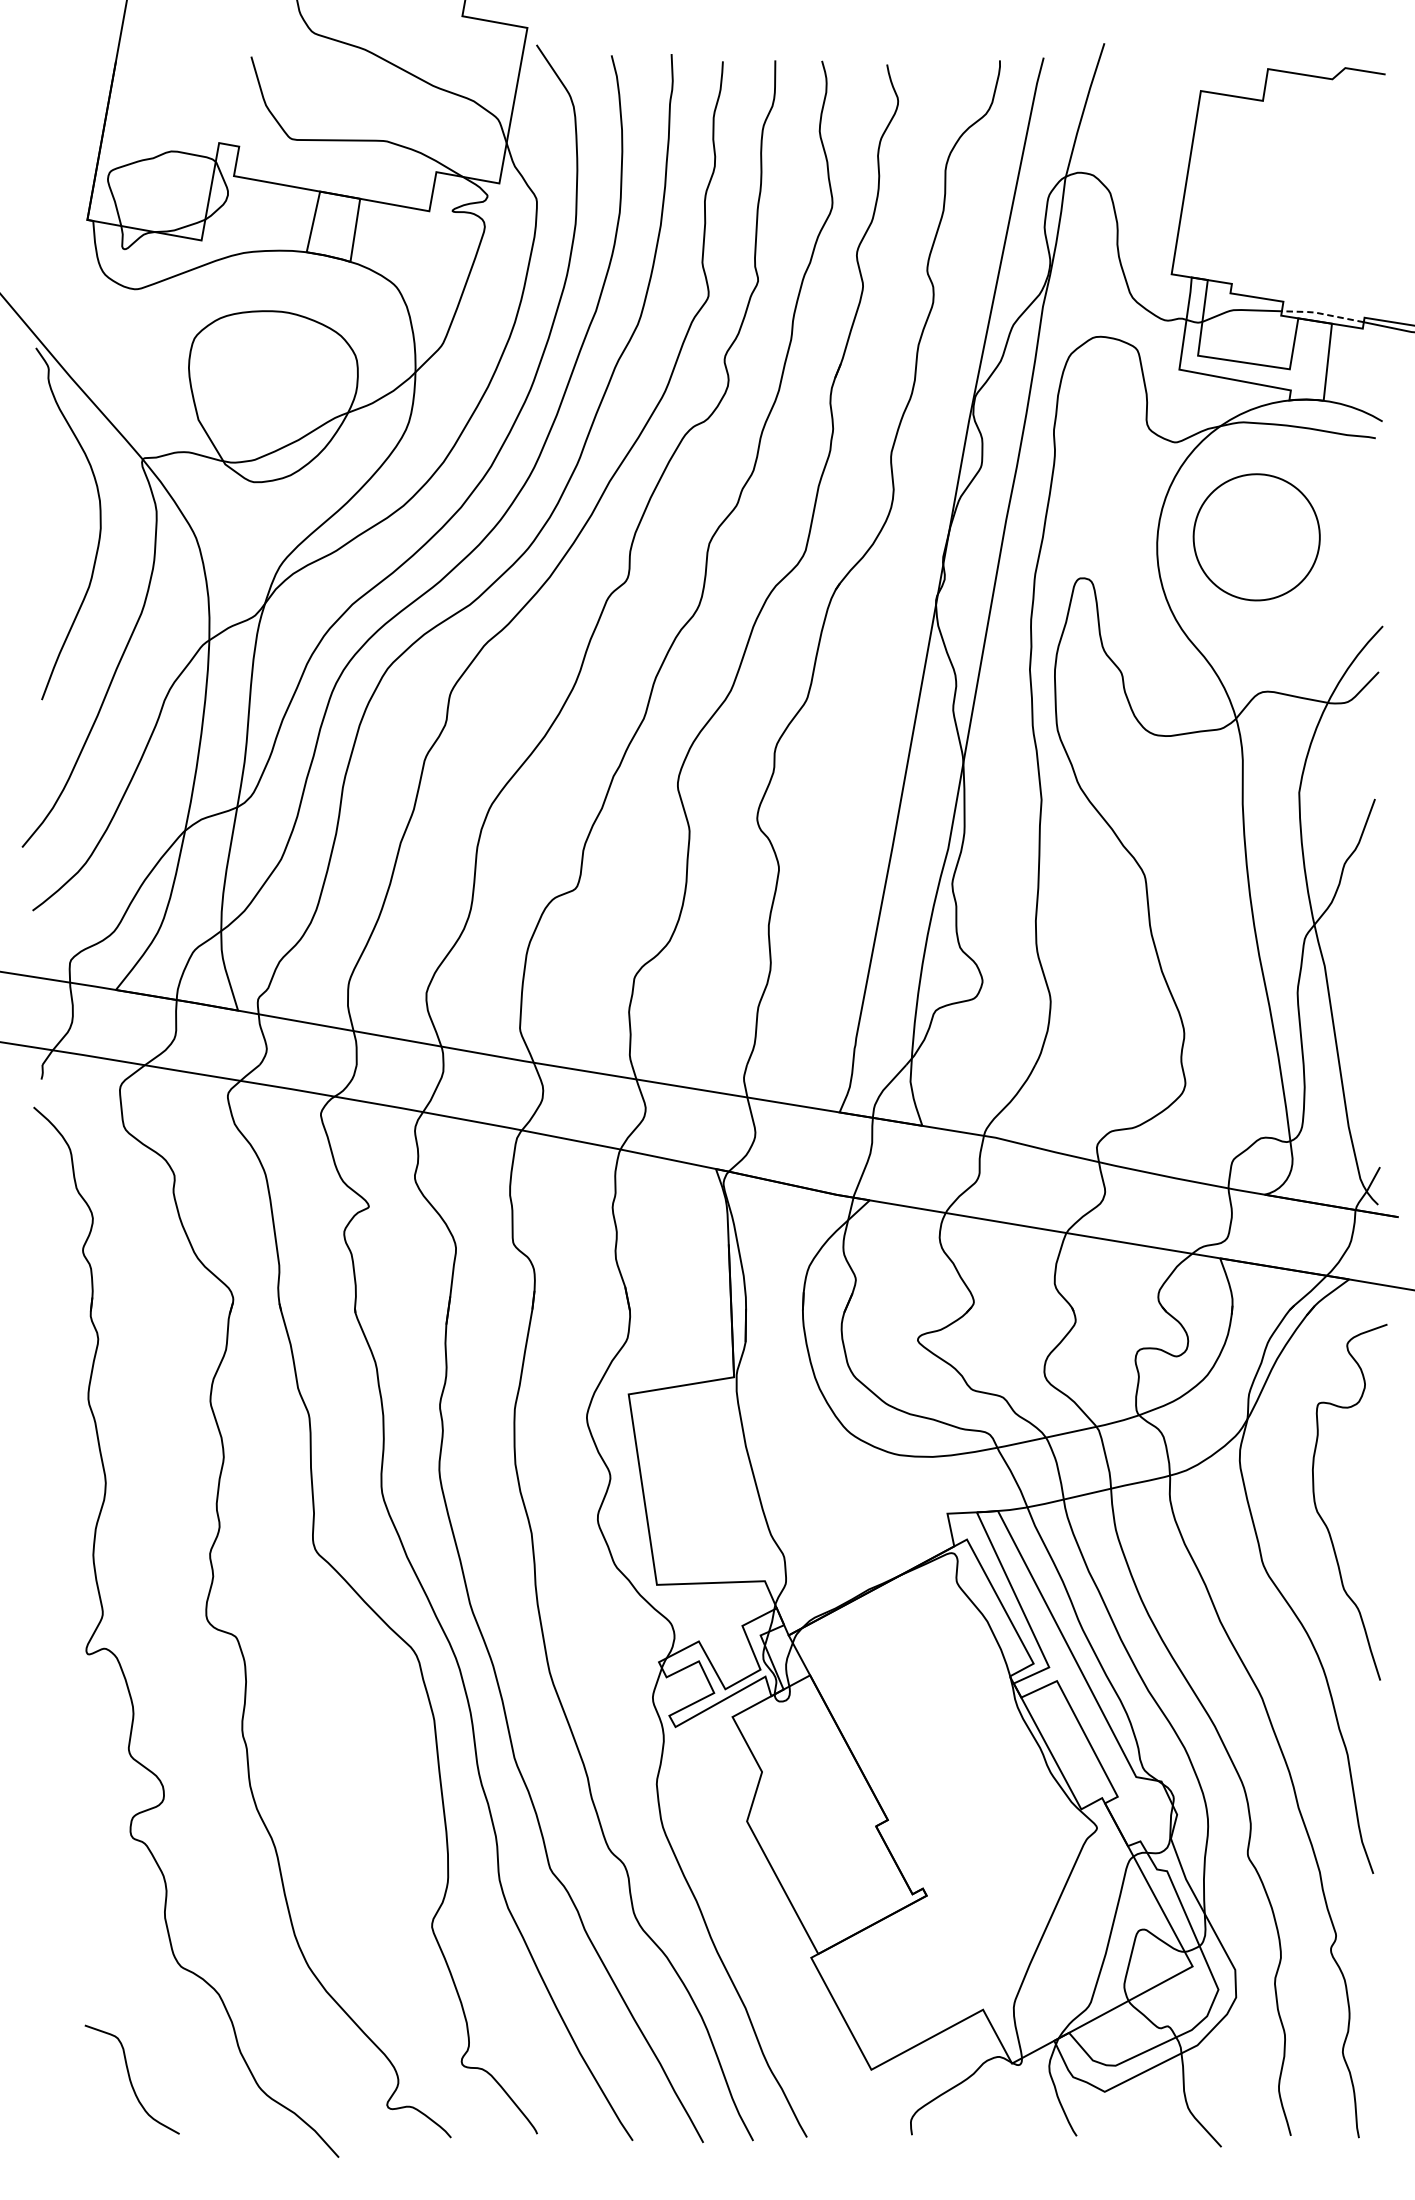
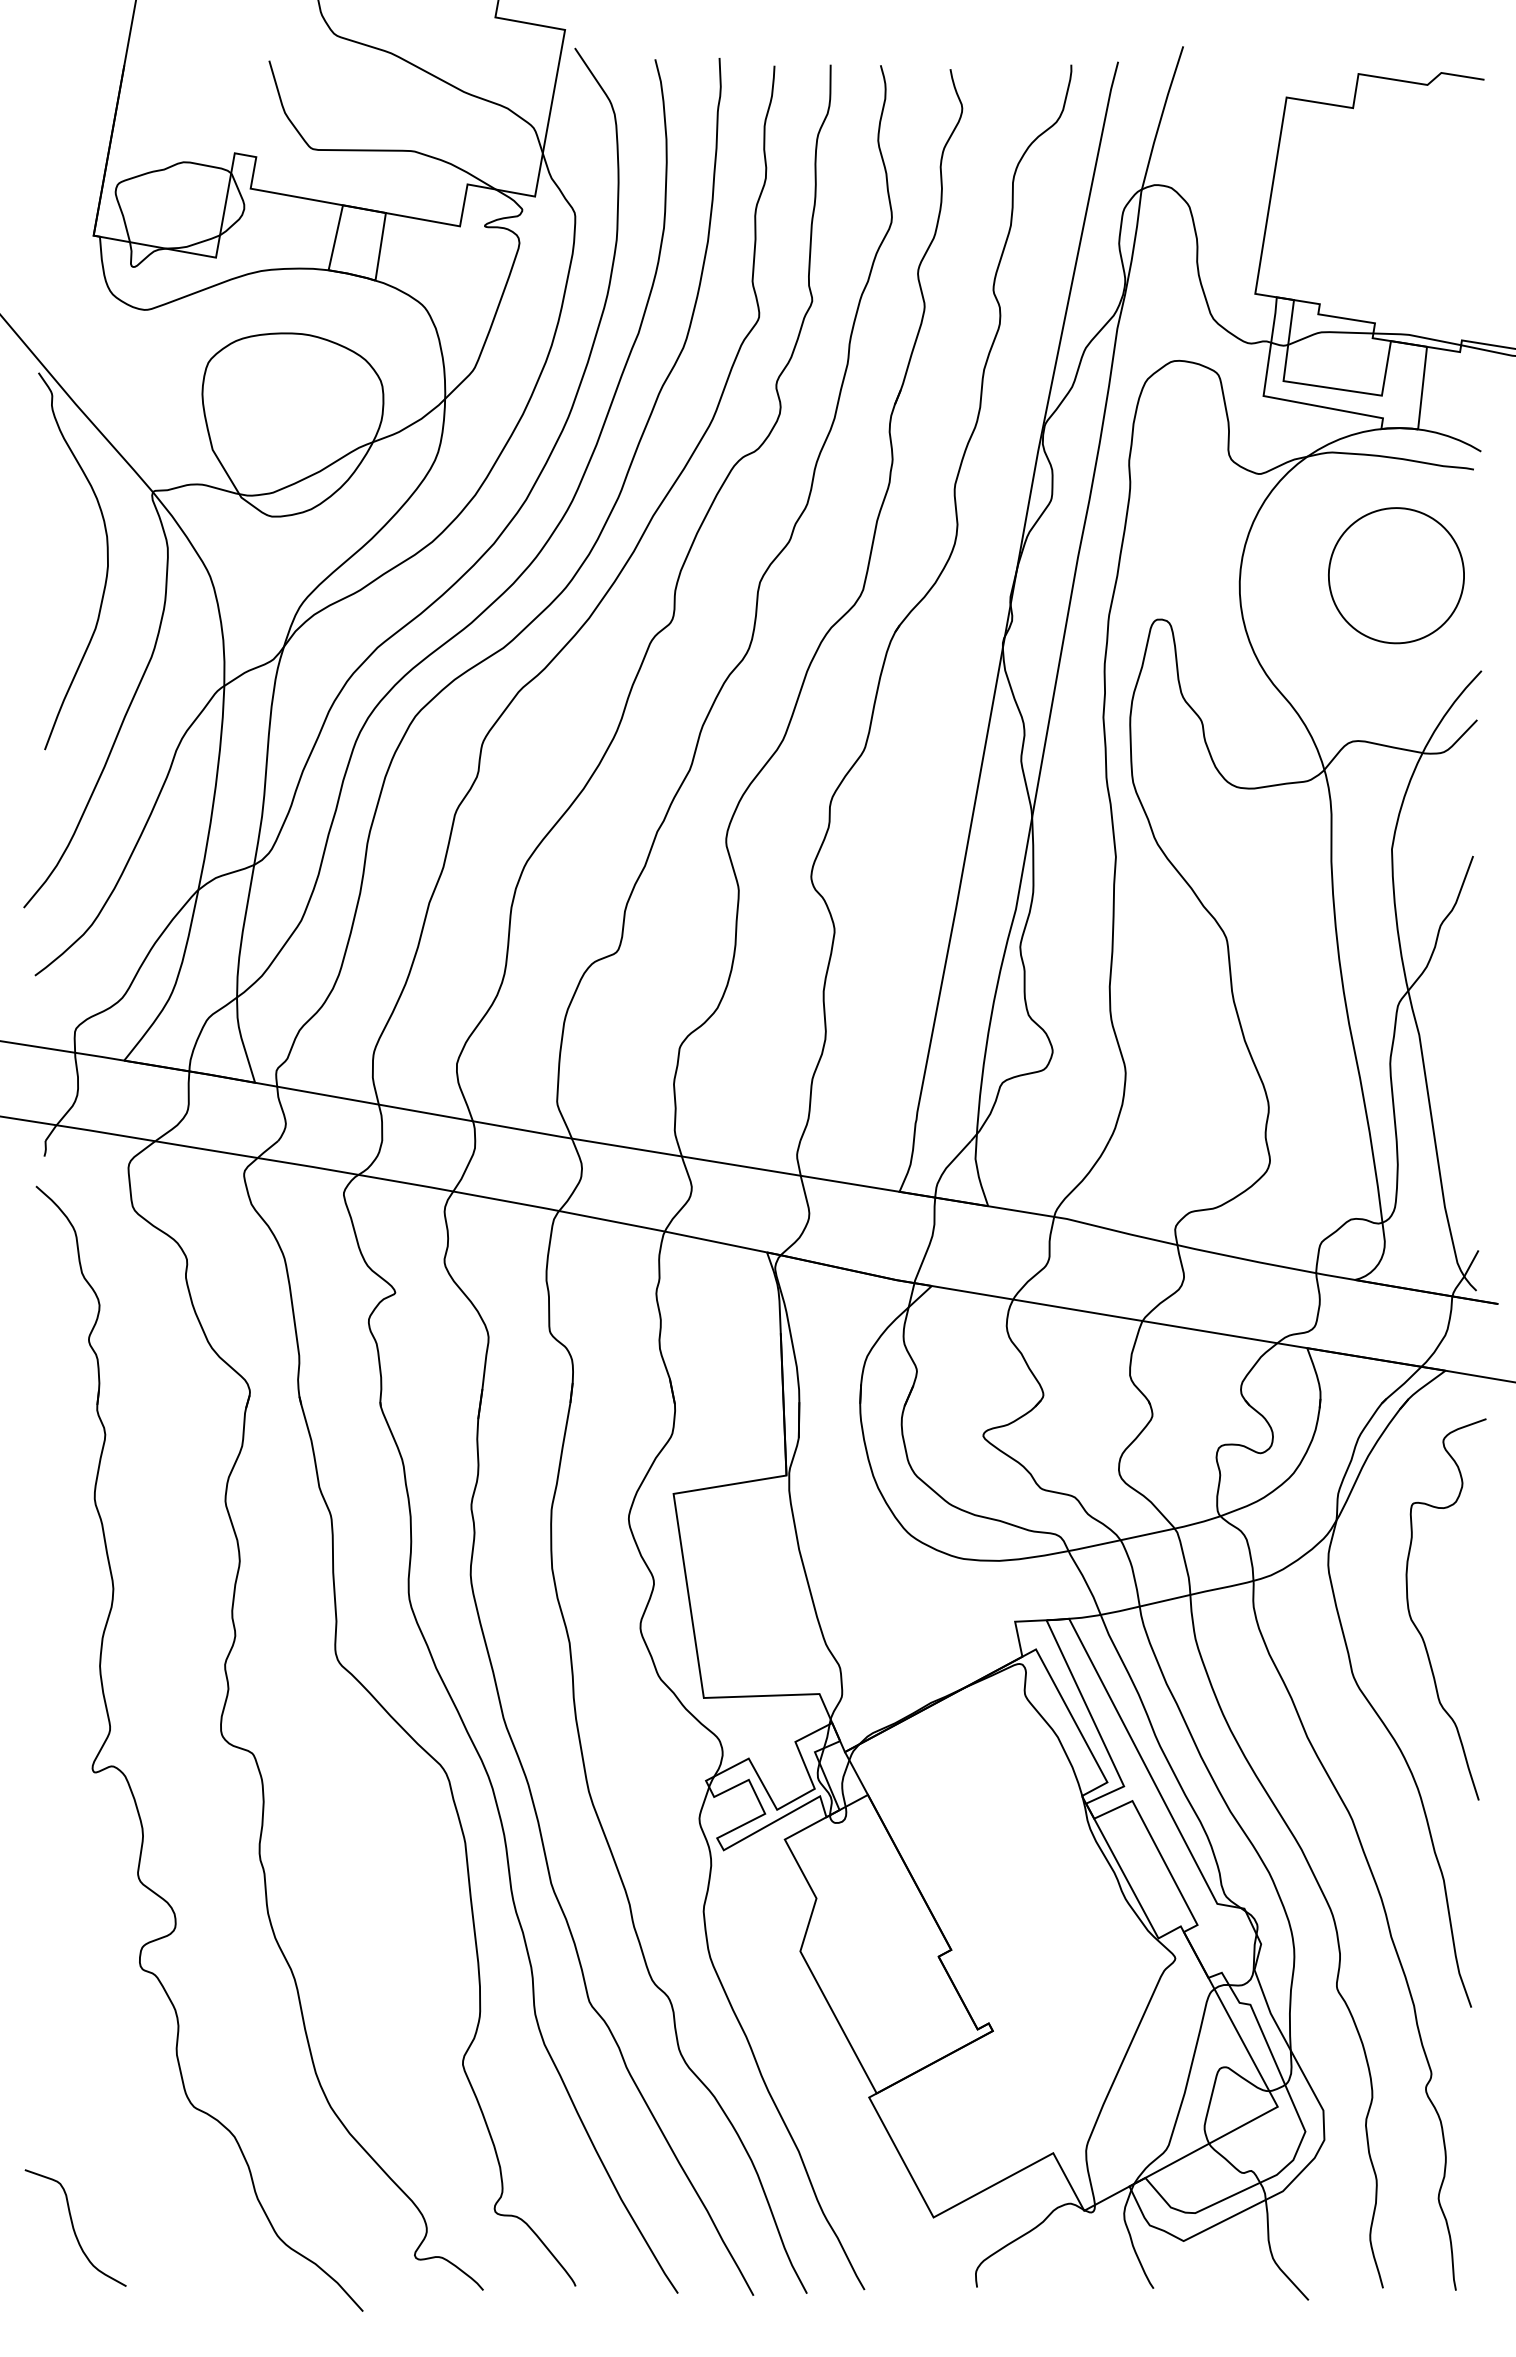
line: (1321, 314) -> (1415, 336), dashed -> solid
part: (1256, 537) -> (1396, 575), moved
curve: (131, 2079) -> (74, 2227), moved

